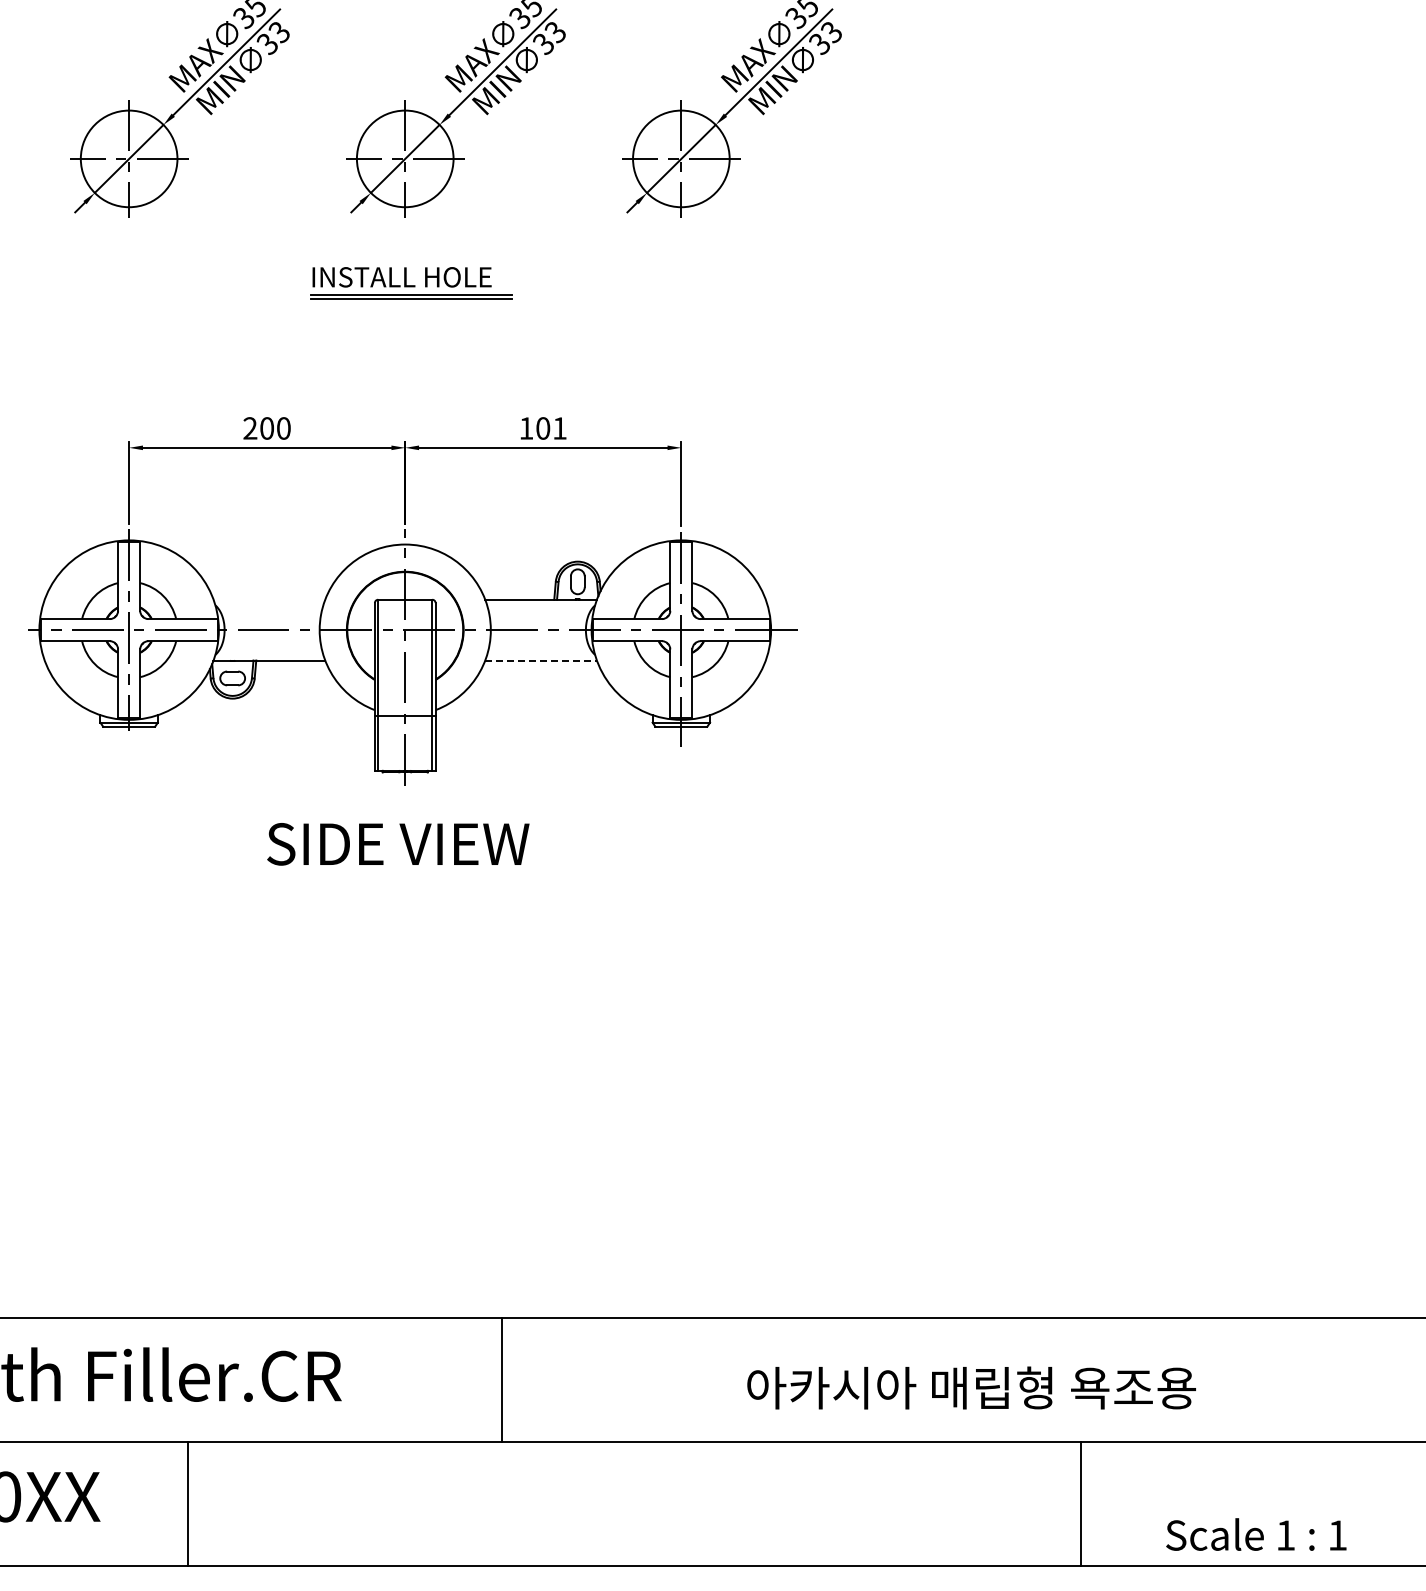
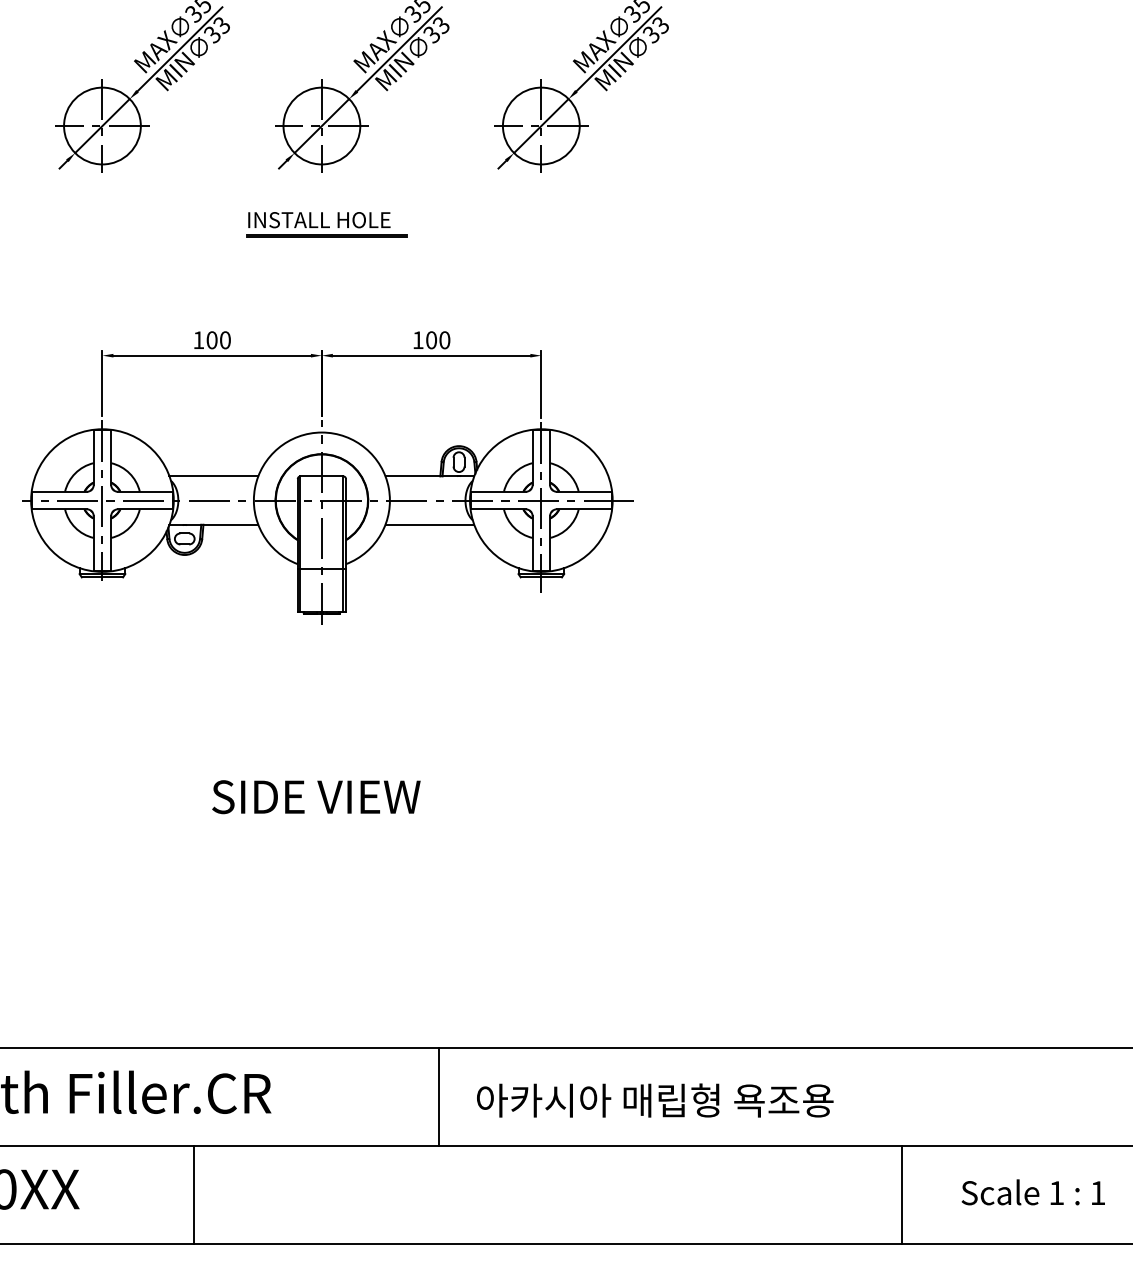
text: (250, 428) -> (198, 340), 200 -> 100
text: (559, 428) -> (444, 340), 101 -> 100
line: (269, 599) -> (214, 476), added
line: (541, 660) -> (430, 524), dashed -> solid
text: (398, 844) -> (316, 797), moved
line: (502, 1380) -> (438, 1096), moved
text: (971, 1387) -> (655, 1100), moved
line: (187, 1503) -> (194, 1194), moved
line: (1081, 1503) -> (902, 1194), moved
text: (1256, 1534) -> (1033, 1192), moved

